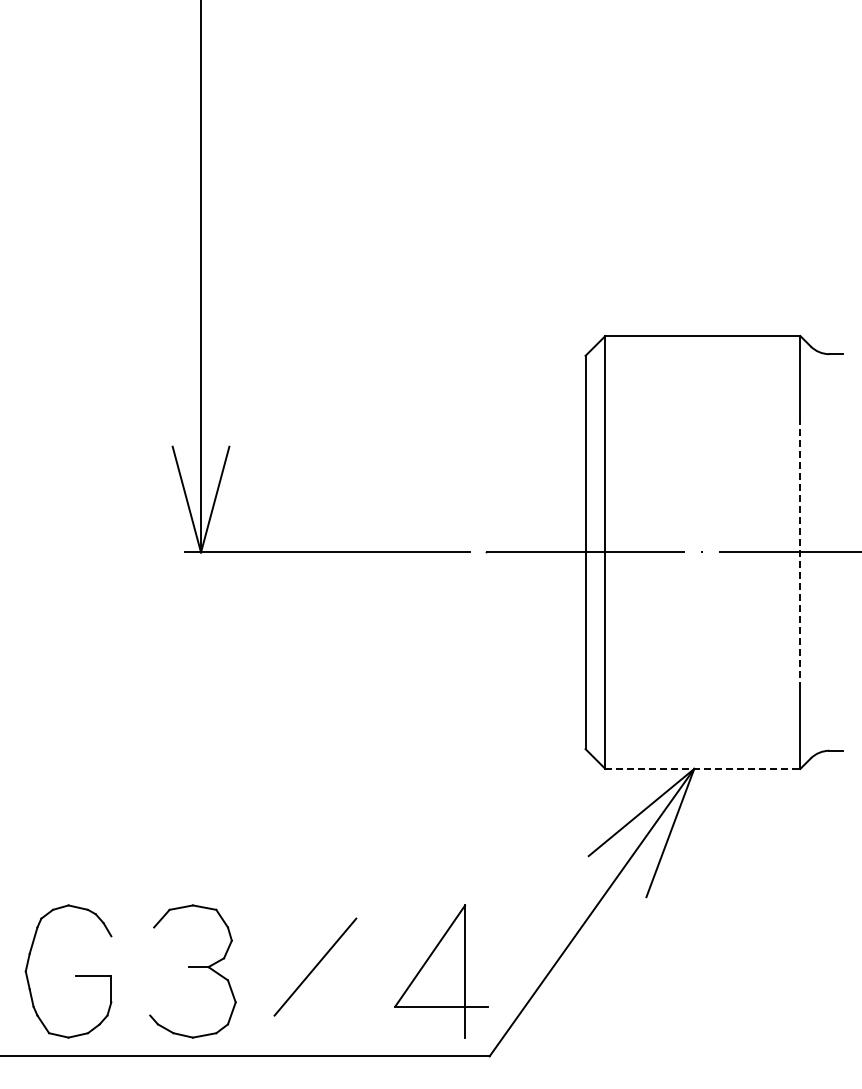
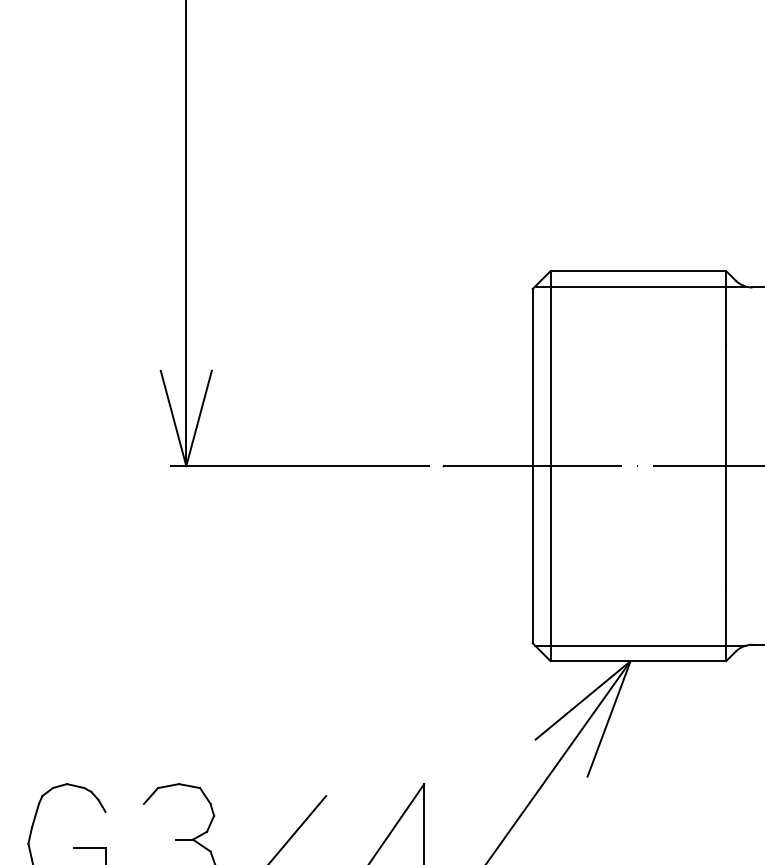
line: (705, 353) -> (640, 286), added
line: (800, 552) -> (726, 466), dashed -> solid
line: (705, 751) -> (640, 645), added
line: (703, 768) -> (638, 660), dashed -> solid

